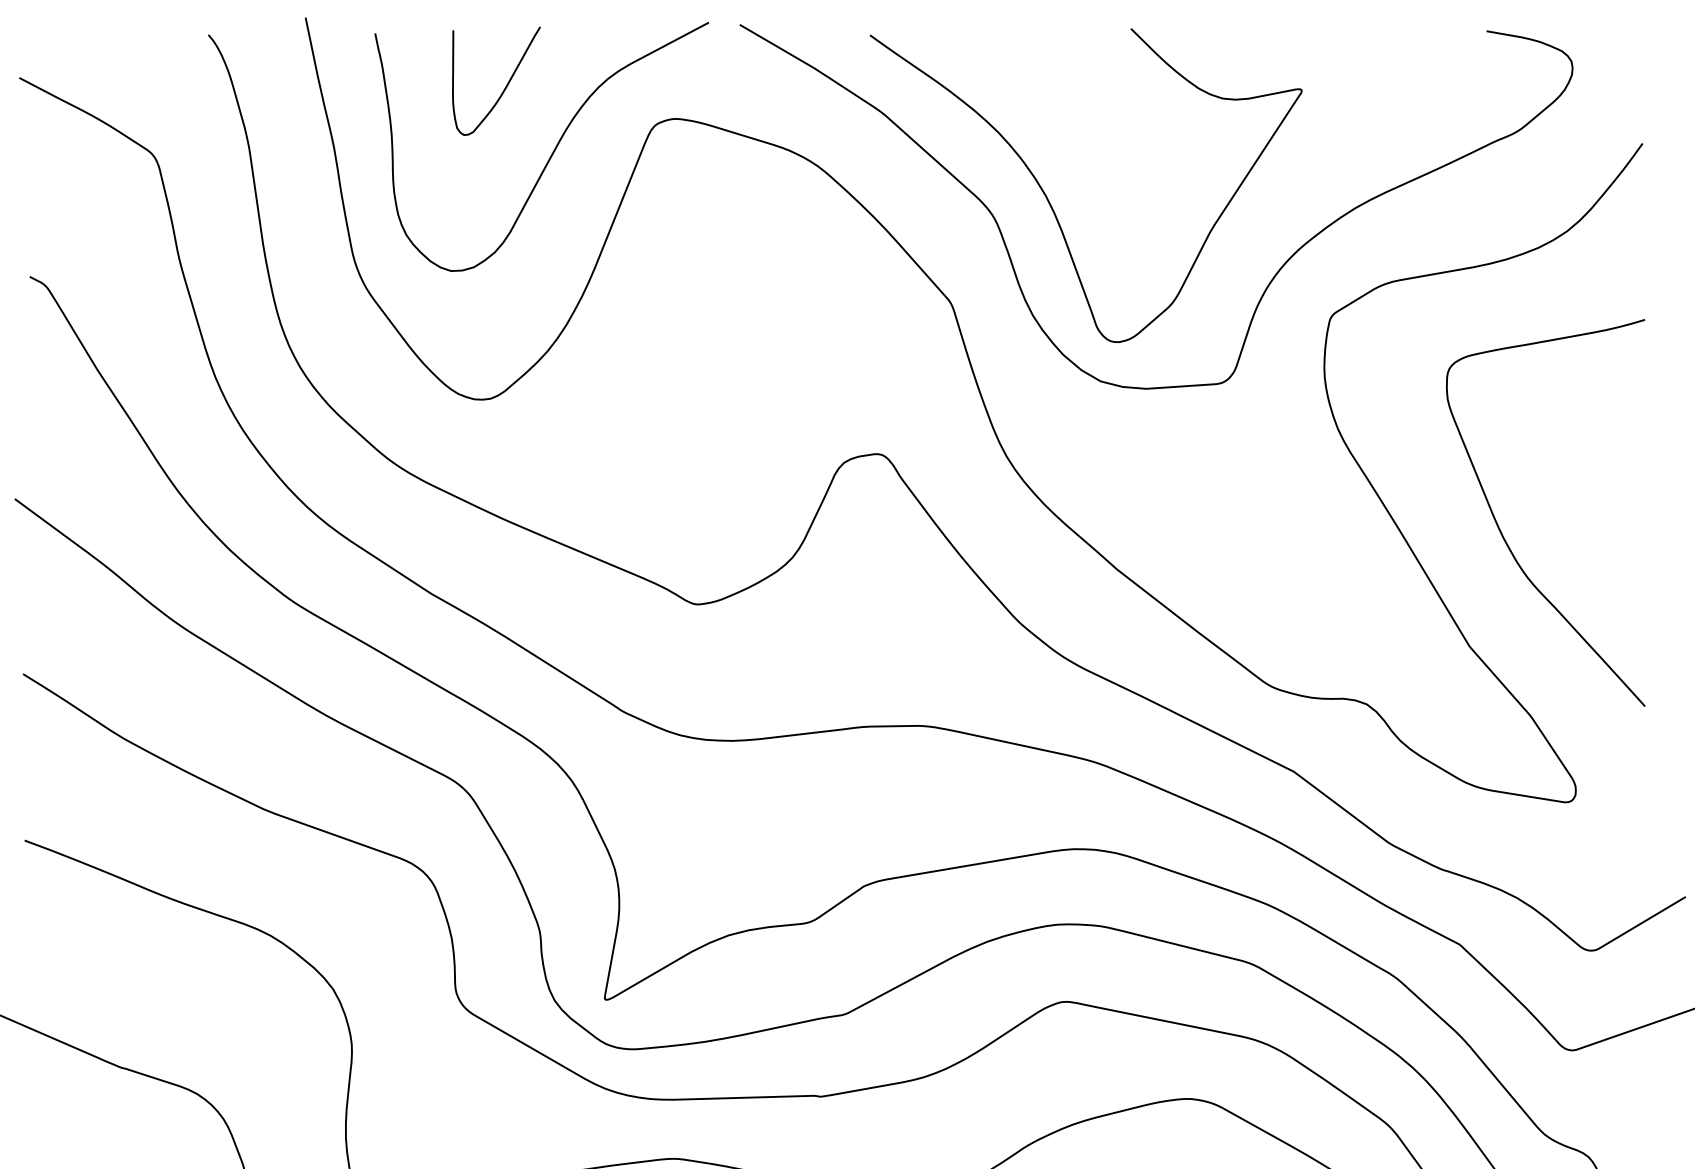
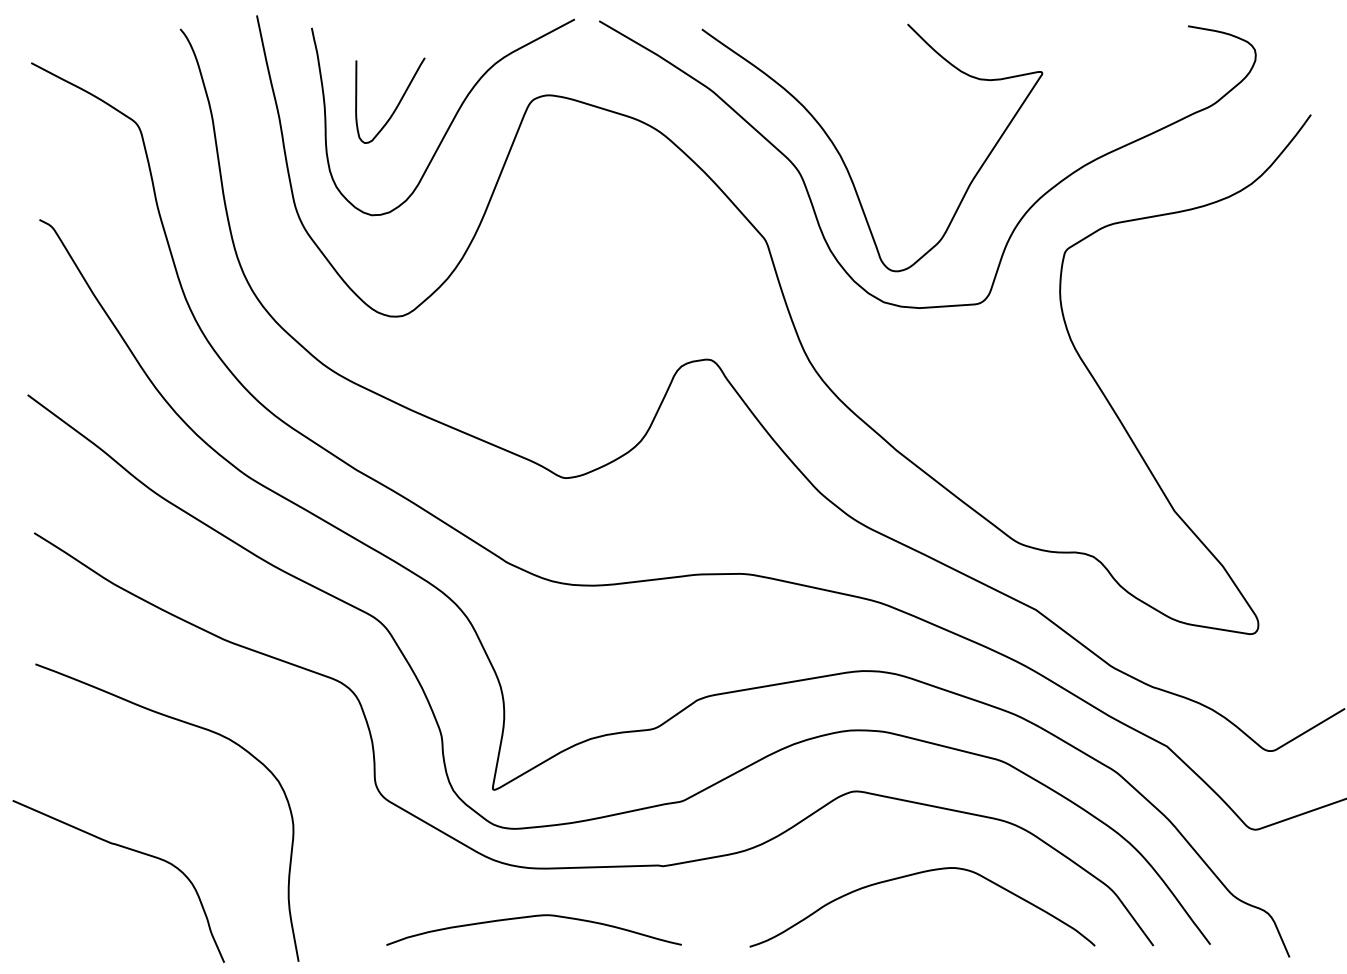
curve: (505, 86) -> (397, 104), moved
curve: (1502, 532) -> (1200, 421), removed

